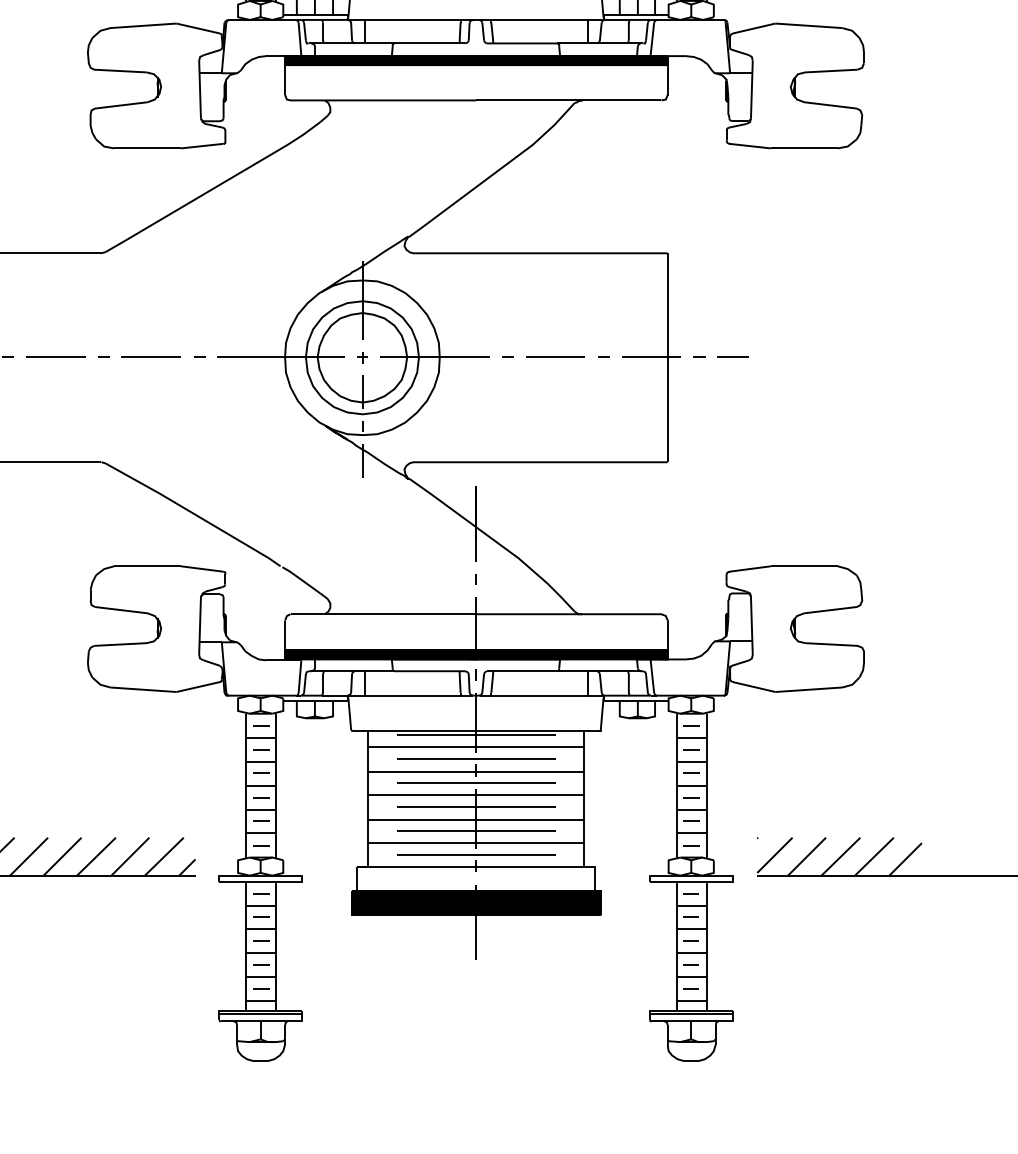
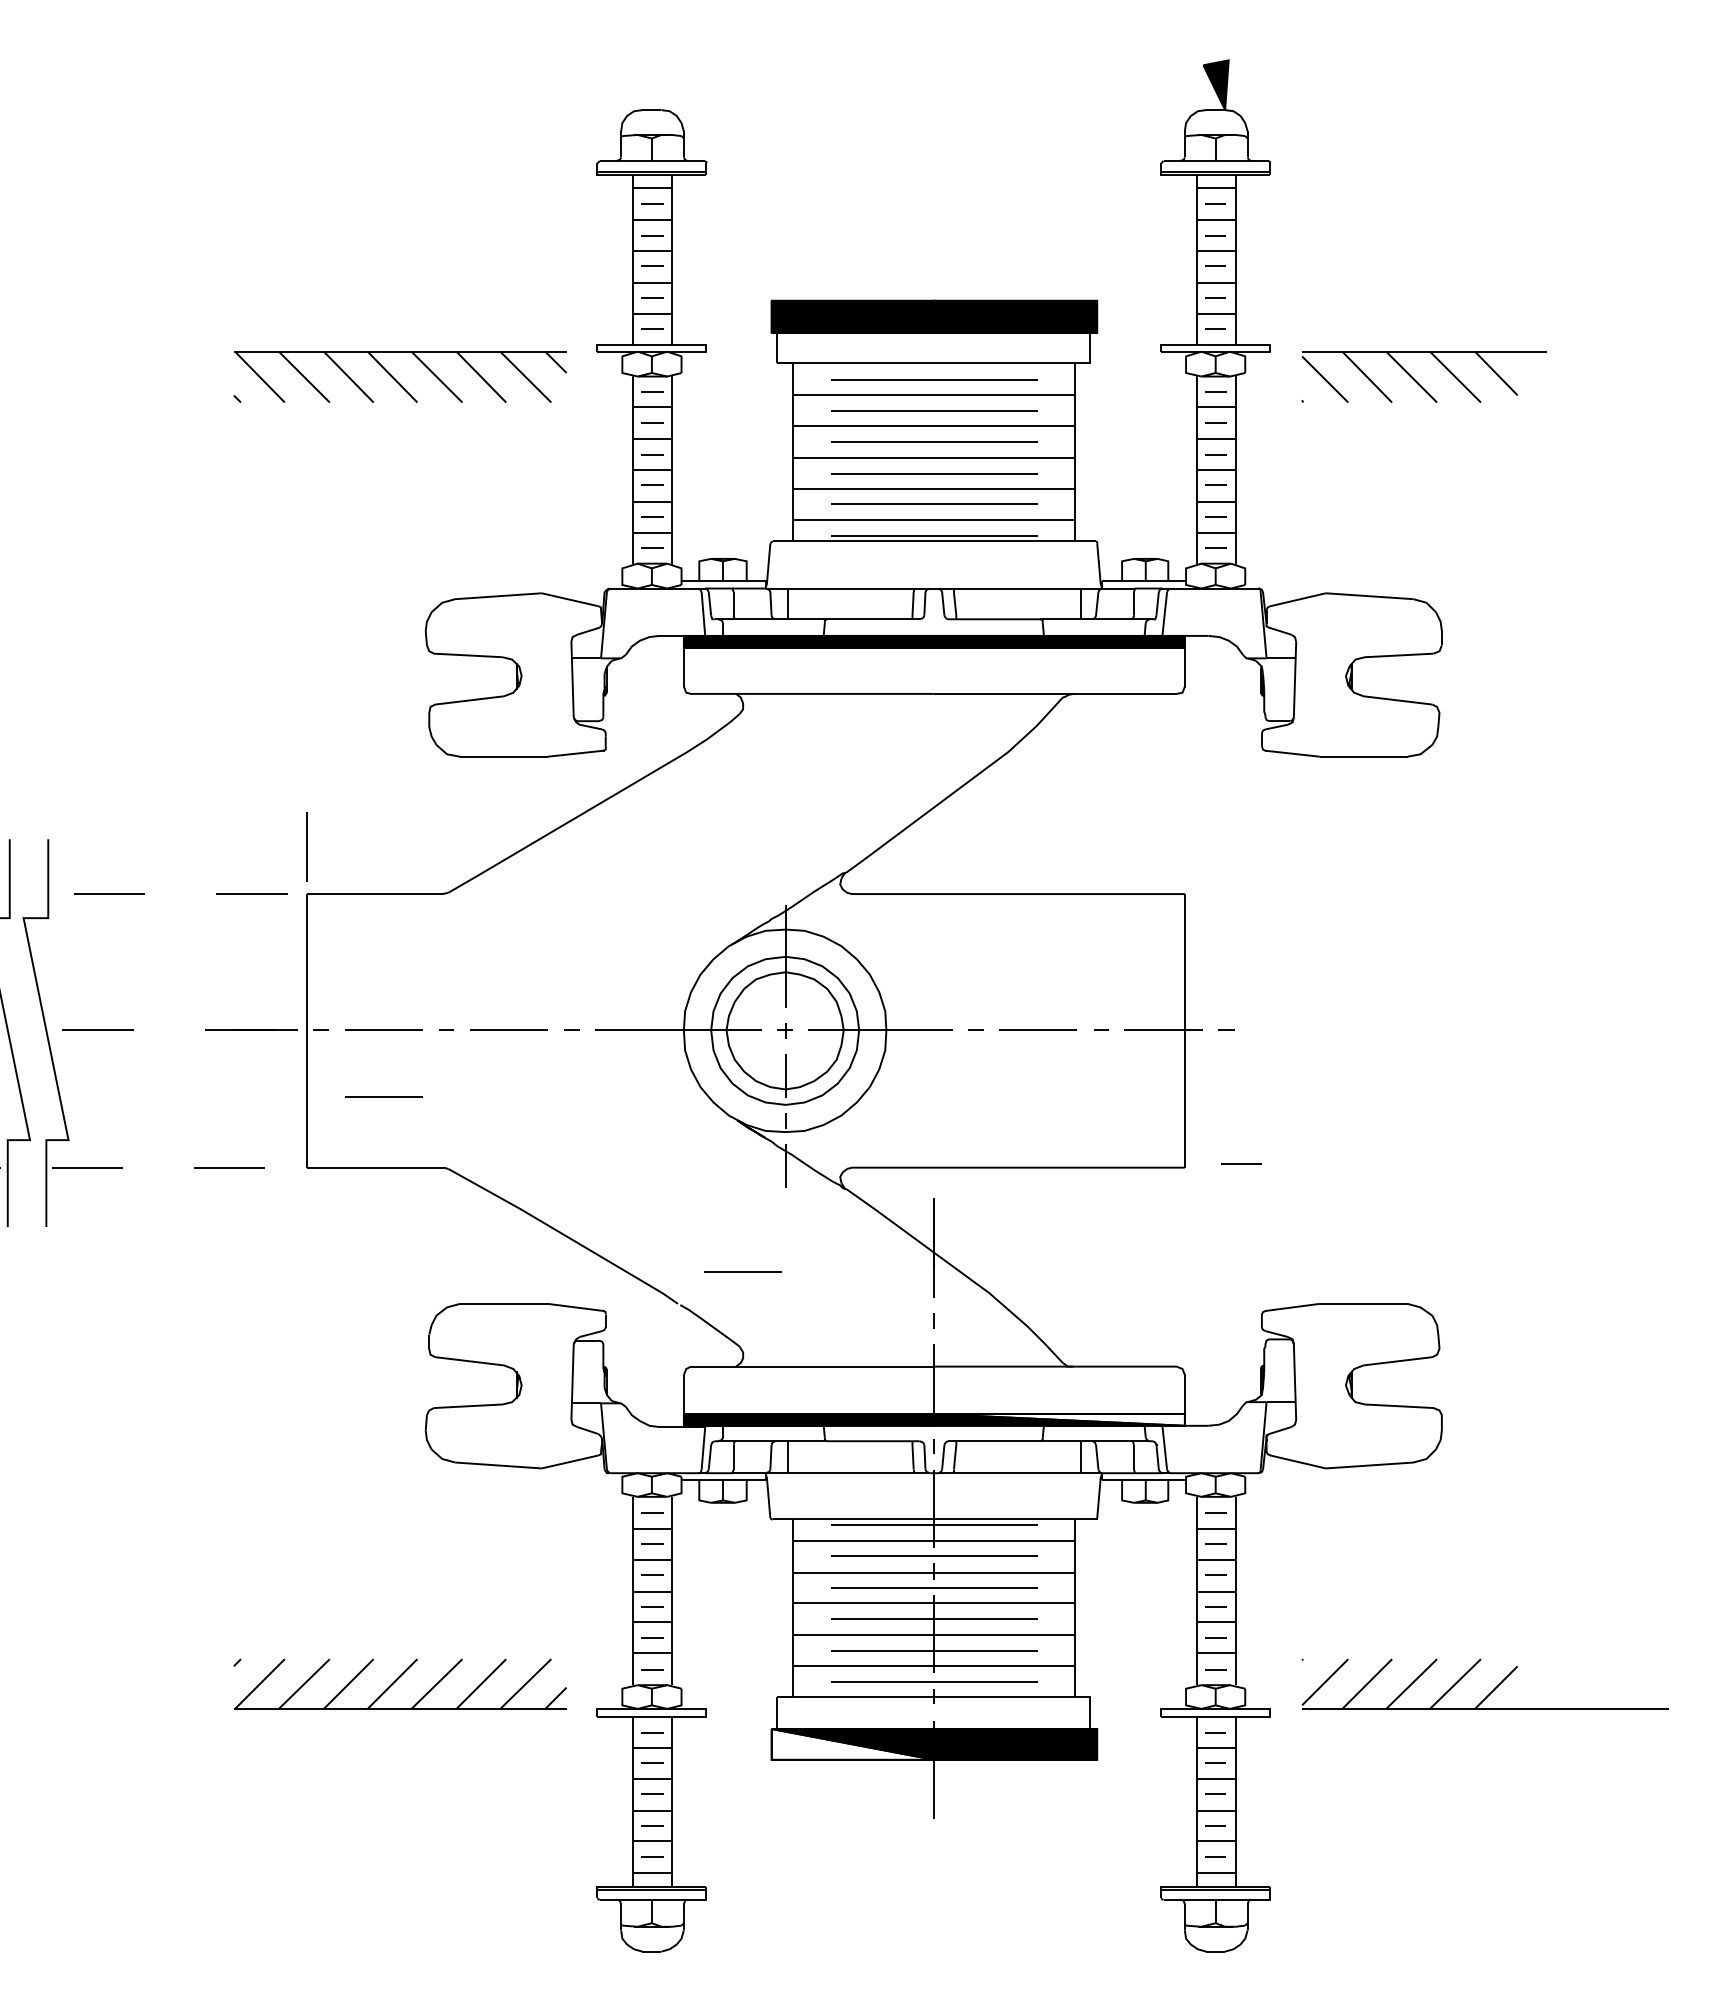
line: (733, 356) -> (1241, 1163), moved
line: (55, 407) -> (383, 1096), added
line: (329, 541) -> (742, 1271), added
fill: (571, 654) -> (1058, 1419), removed
fill: (413, 902) -> (852, 1744), removed

